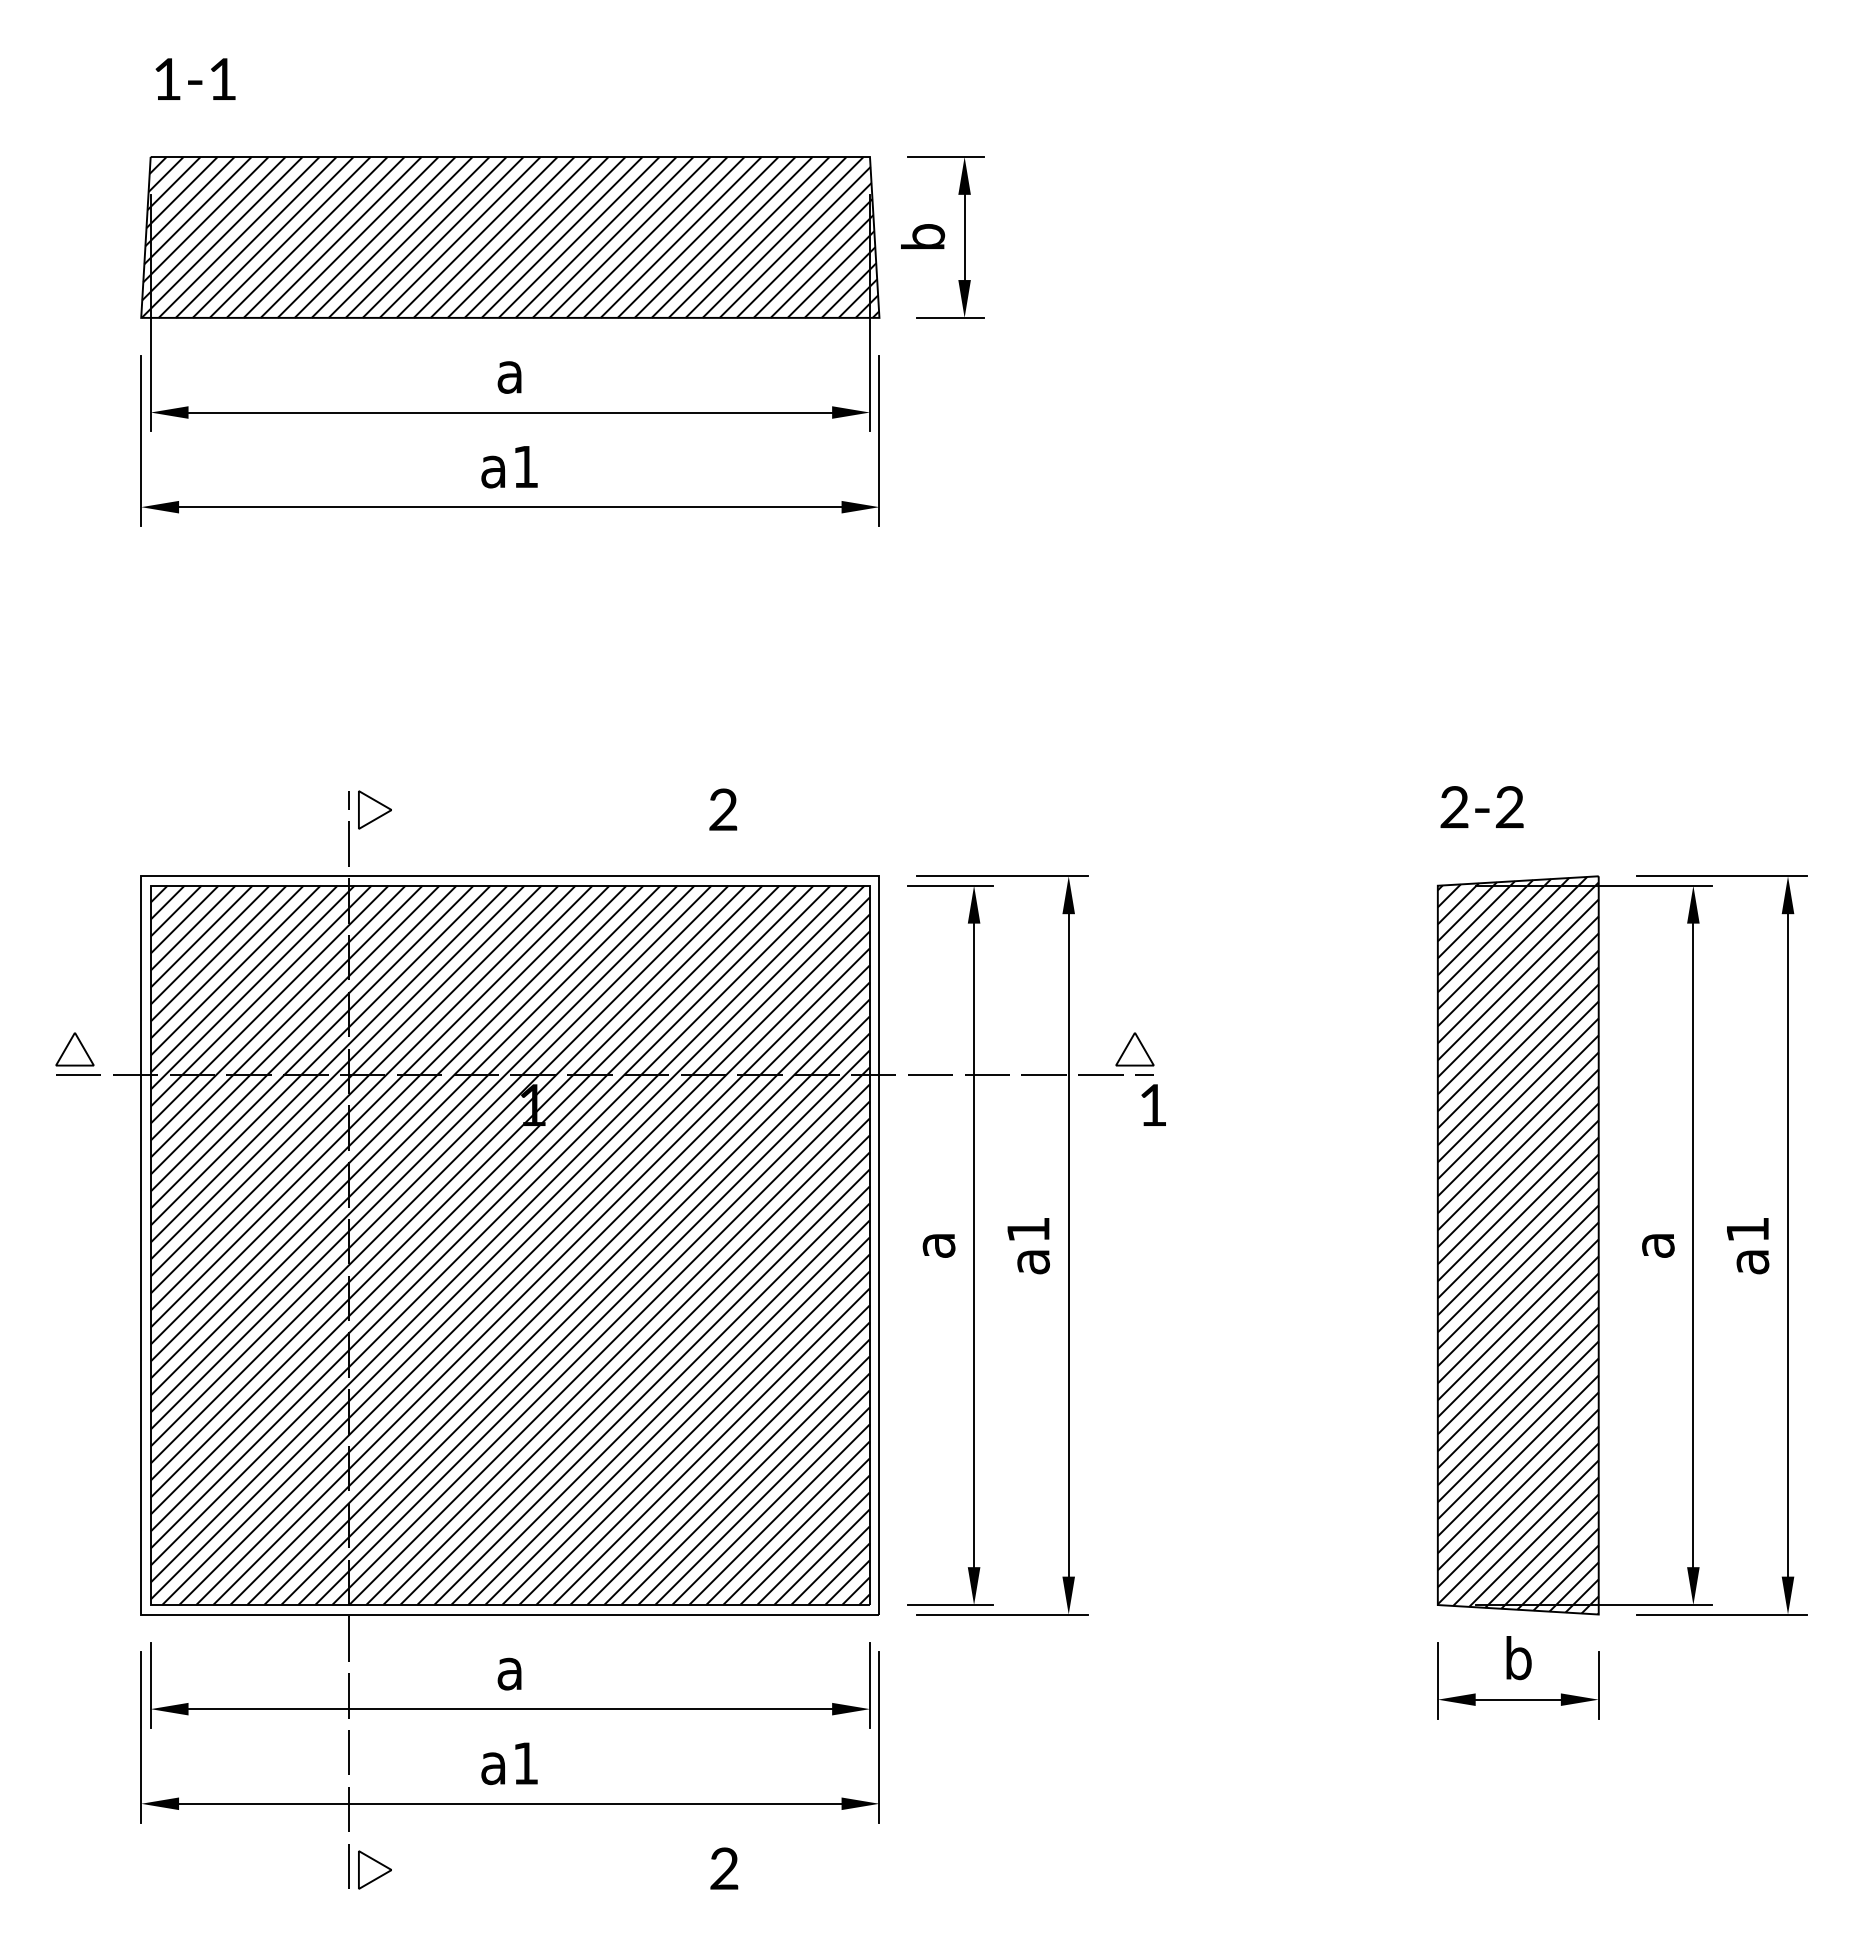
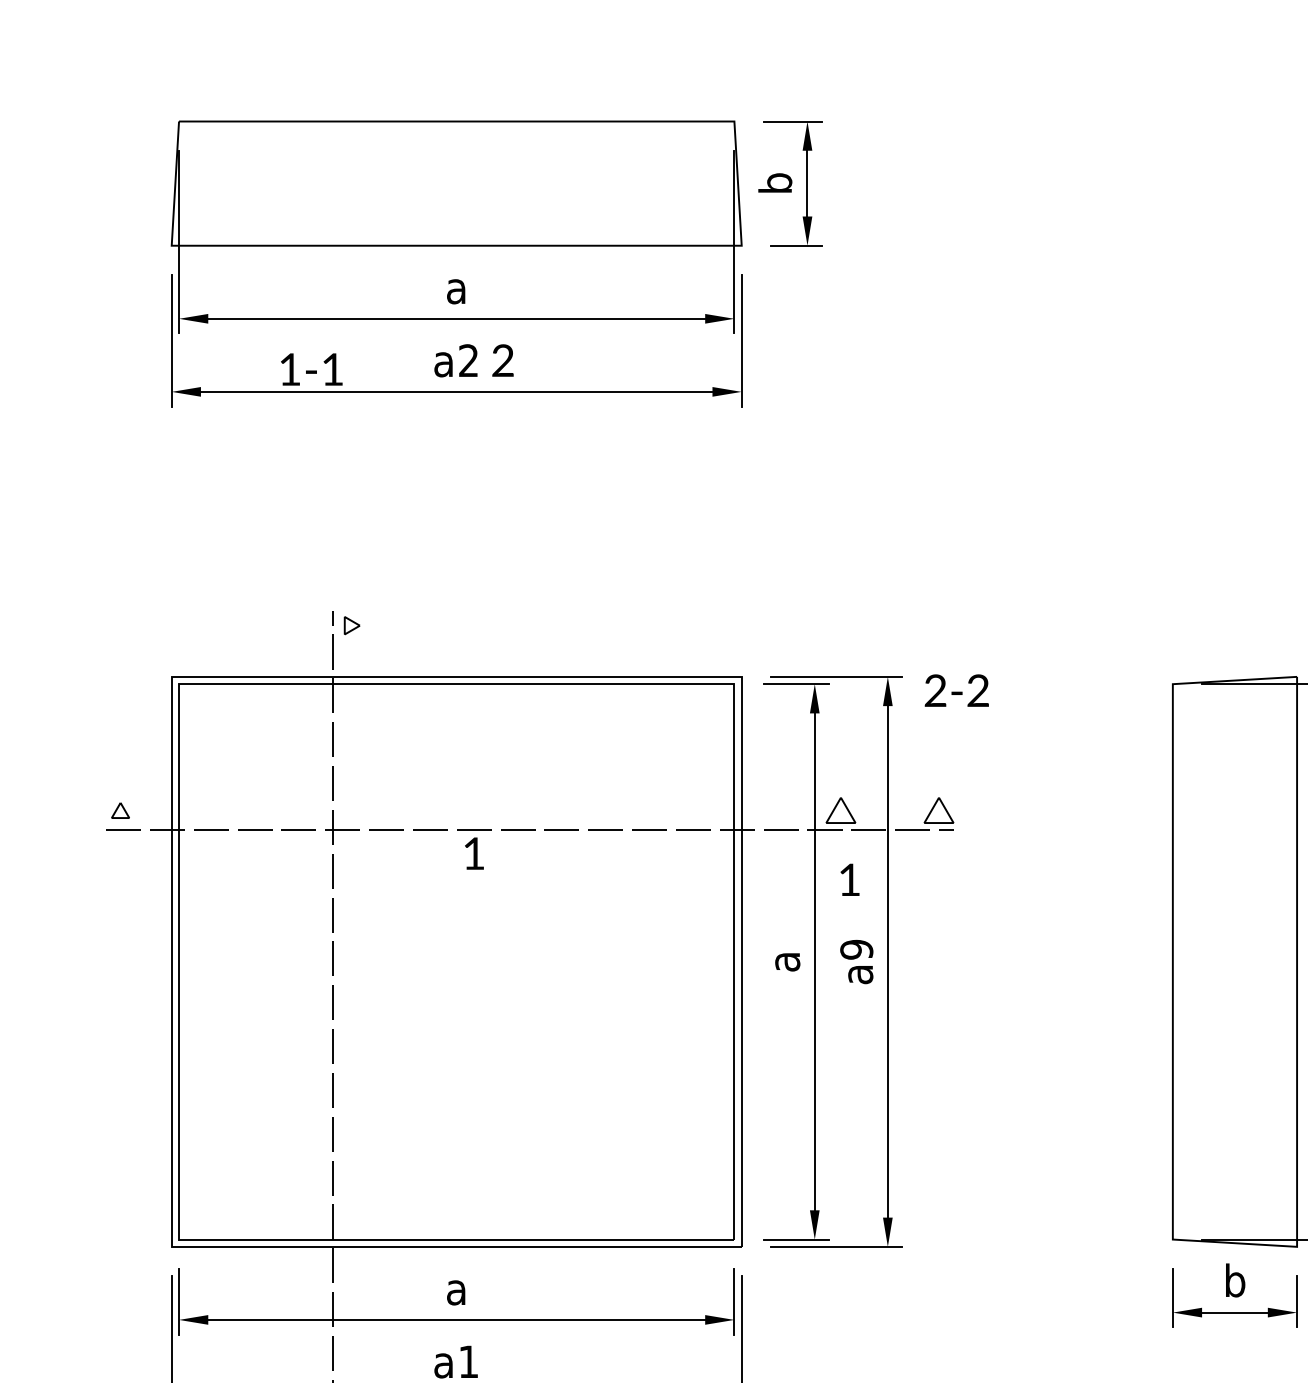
text: (195, 78) -> (311, 368), moved
hatch: (510, 237) -> (456, 183), removed
text: (525, 466) -> (468, 360), a1 -> a2
text: (1481, 806) -> (956, 690), moved
part: (374, 809) -> (351, 625), size x0.6
text: (723, 809) -> (503, 360), moved
part: (74, 1049) -> (120, 810), size x0.6
part: (1007, 1049) -> (840, 810), added
text: (1153, 1104) -> (849, 879), moved
text: (1028, 1229) -> (856, 949), a1 -> a9
hatch: (509, 1245) -> (456, 961), removed
hatch: (1517, 1245) -> (1234, 961), removed

